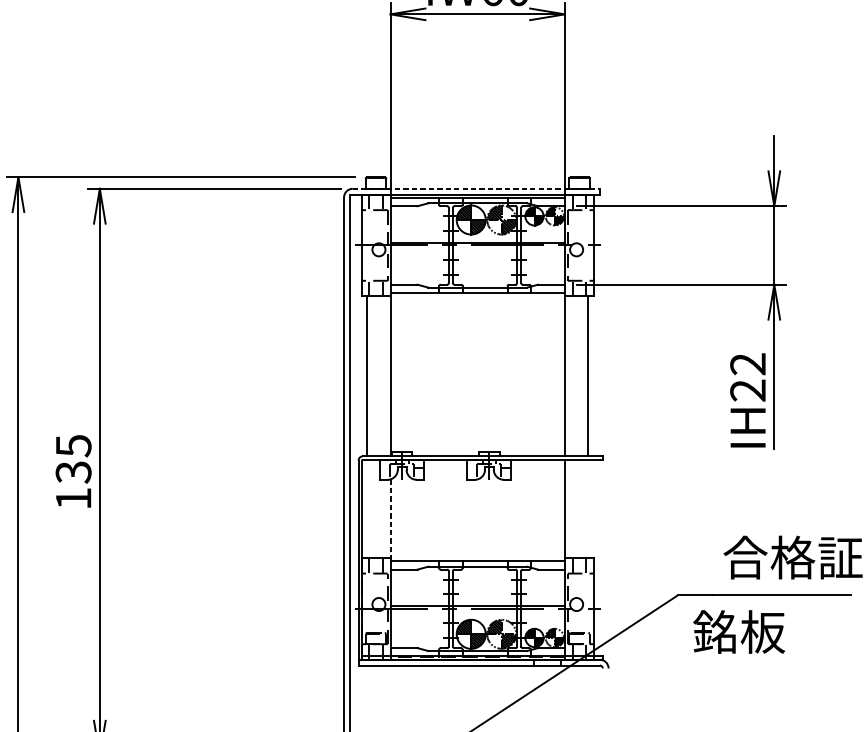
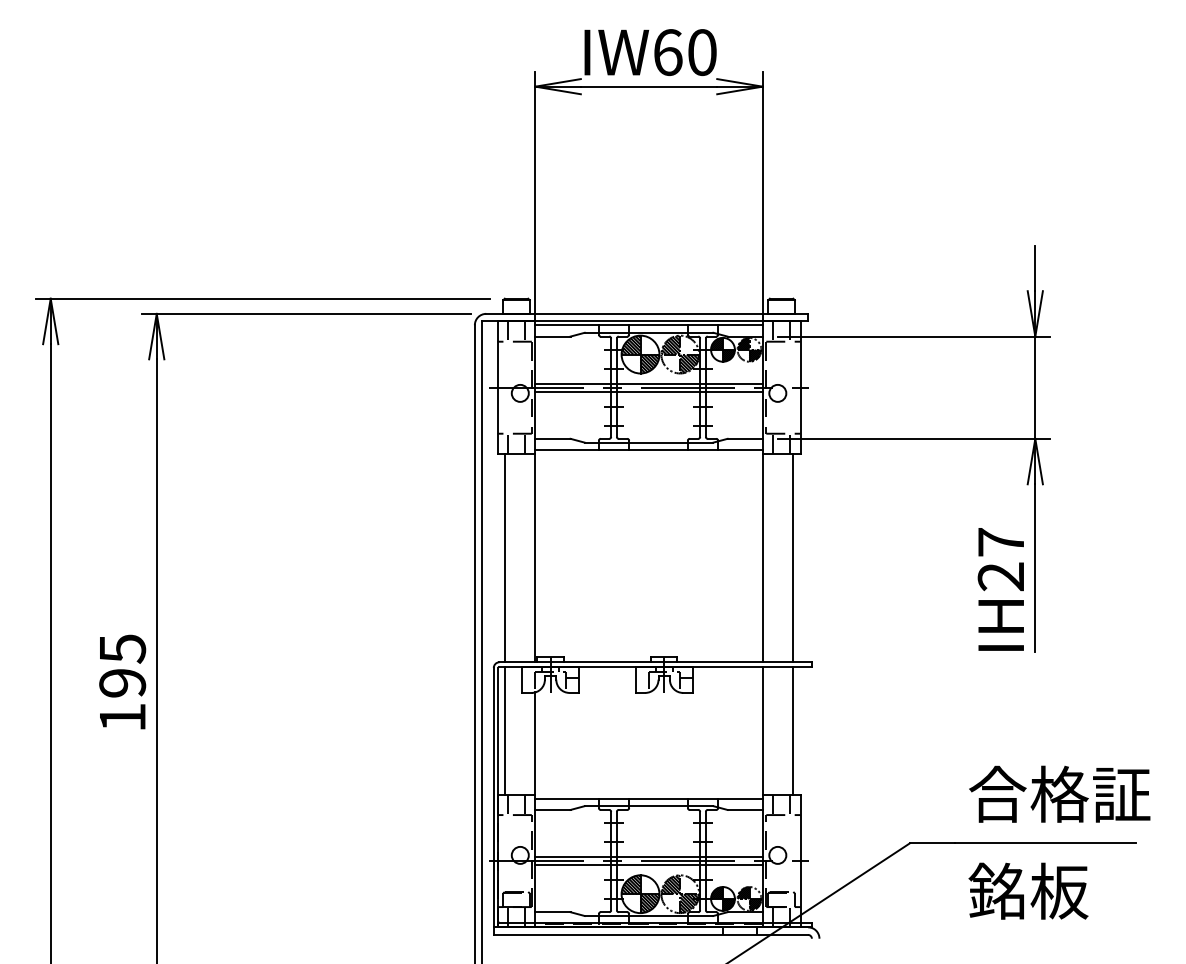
line: (476, 188) -> (647, 313), dashed -> solid
line: (477, 248) -> (648, 391), added
text: (747, 364) -> (1000, 542), IH22 -> IH27
text: (73, 472) -> (122, 683), 135 -> 195
line: (367, 508) -> (505, 730), added
line: (587, 508) -> (792, 730), added
line: (390, 519) -> (535, 744), dashed -> solid
line: (477, 611) -> (648, 864), added
text: (739, 631) -> (1028, 890), moved

